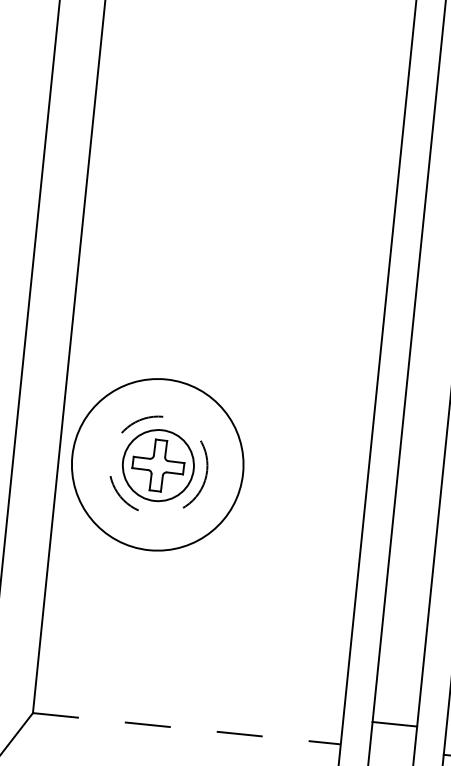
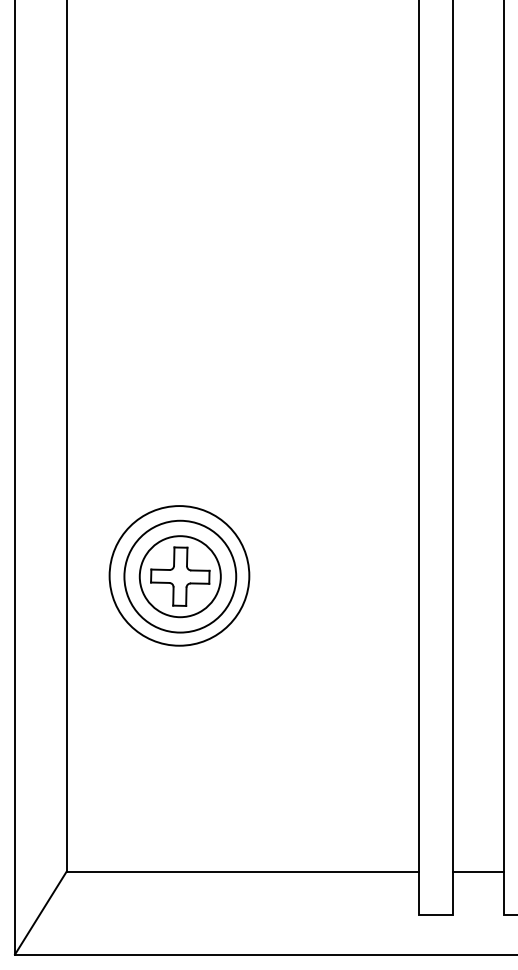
circle: (157, 464) -> (179, 575), size x0.71
circle: (158, 465) -> (180, 576), dashed -> solid
line: (394, 723) -> (477, 871), moved
line: (187, 728) -> (243, 871), dashed -> solid

